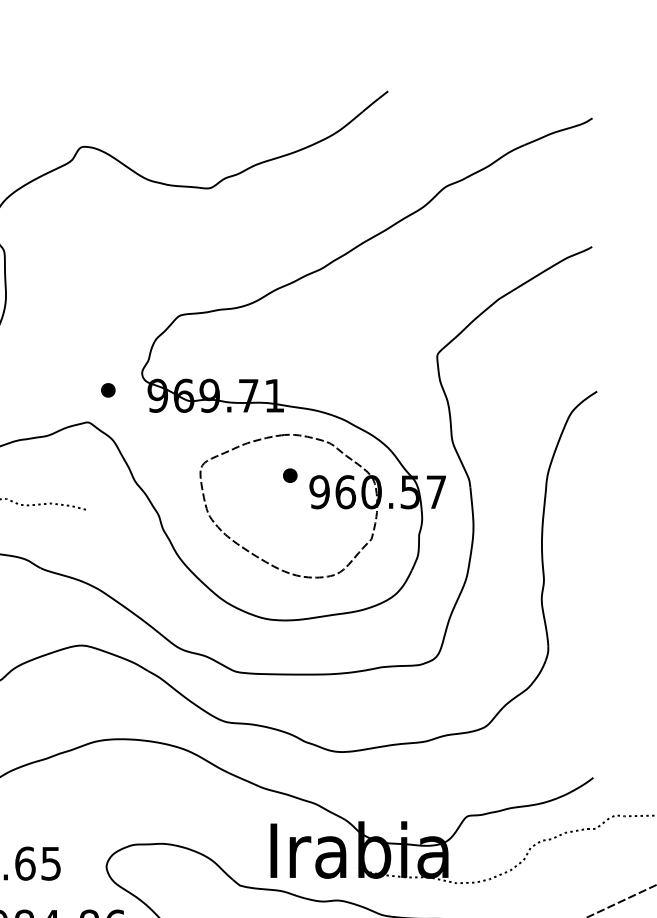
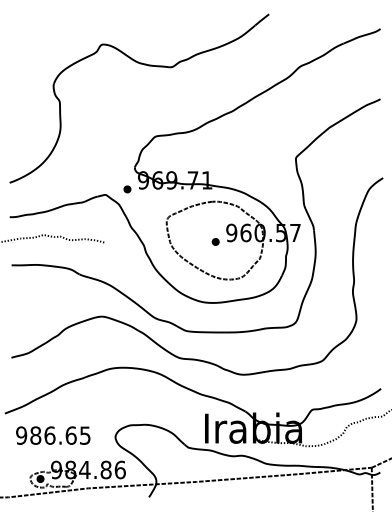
part: (108, 390) -> (127, 189), moved
part: (289, 474) -> (215, 241), moved

